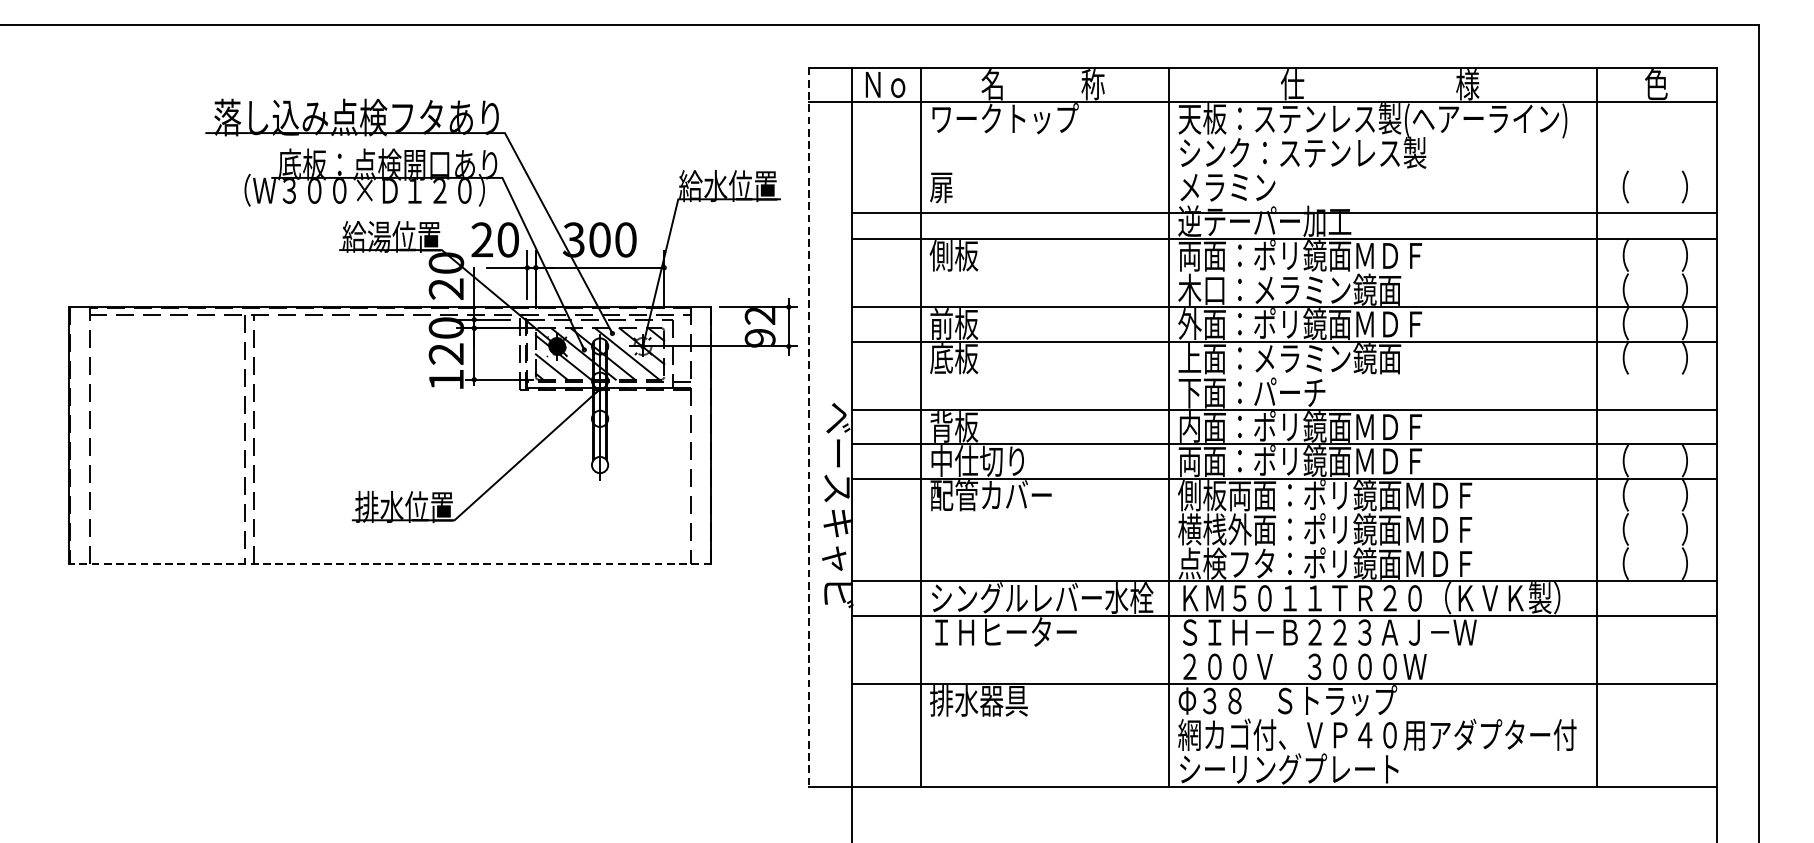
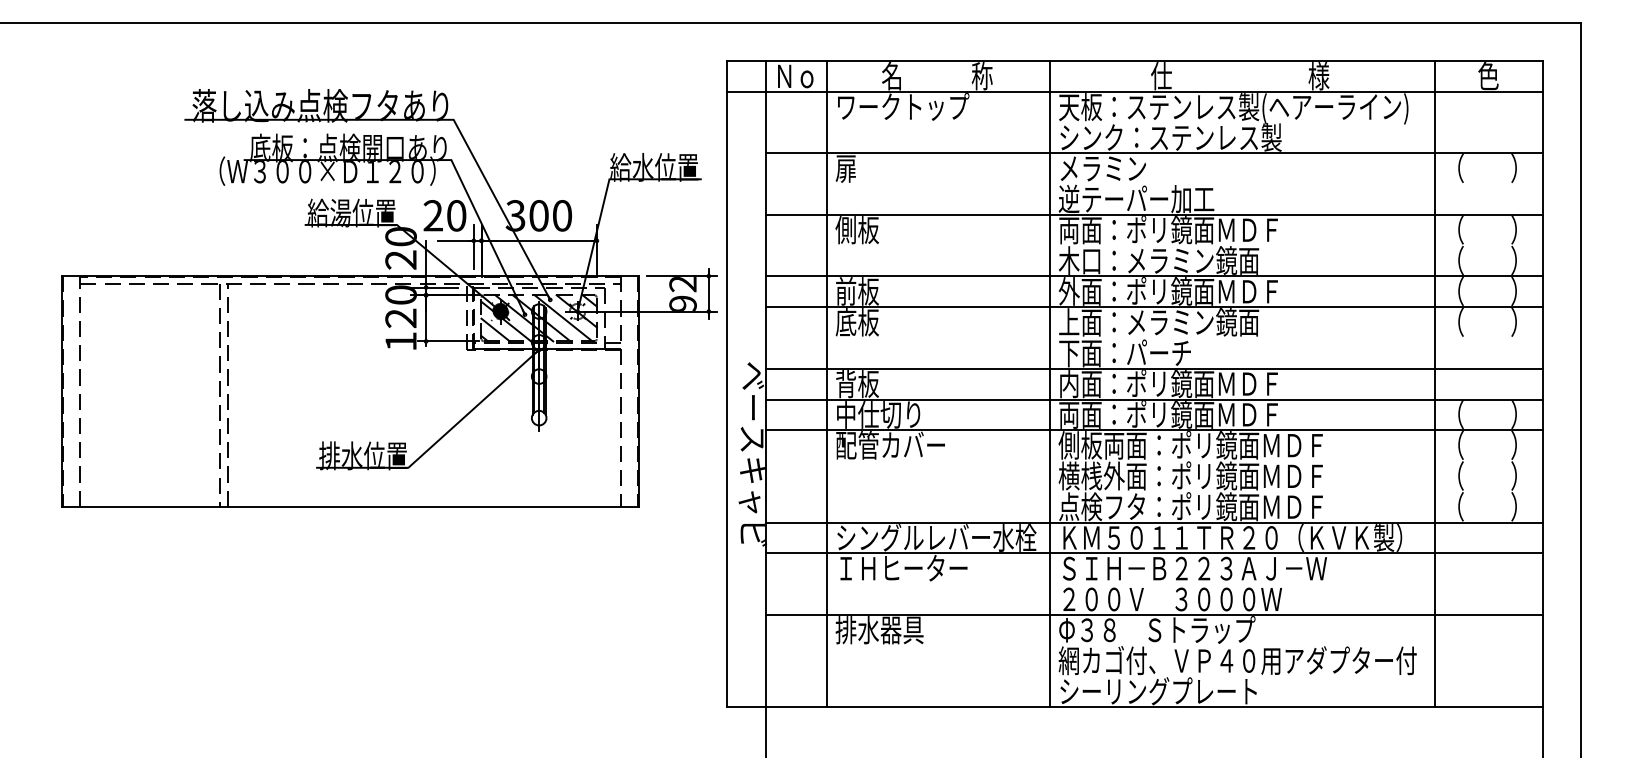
line: (1283, 212) -> (1153, 153), moved
line: (809, 427) -> (727, 384), dashed -> solid
line: (390, 563) -> (350, 506), dashed -> solid

